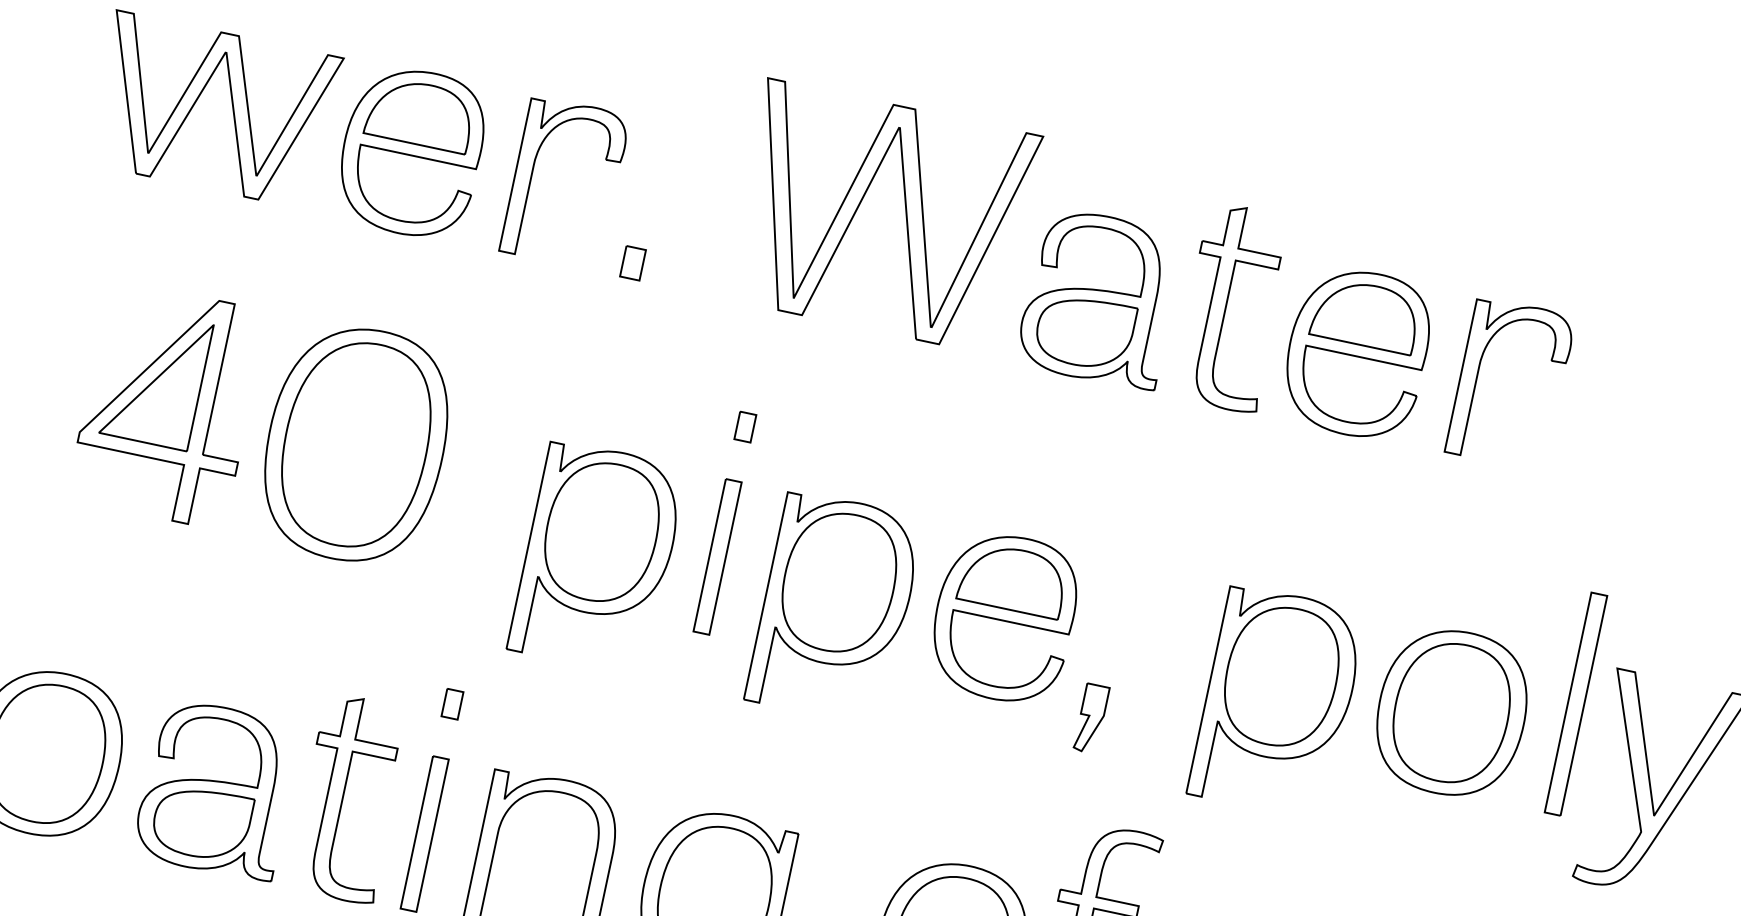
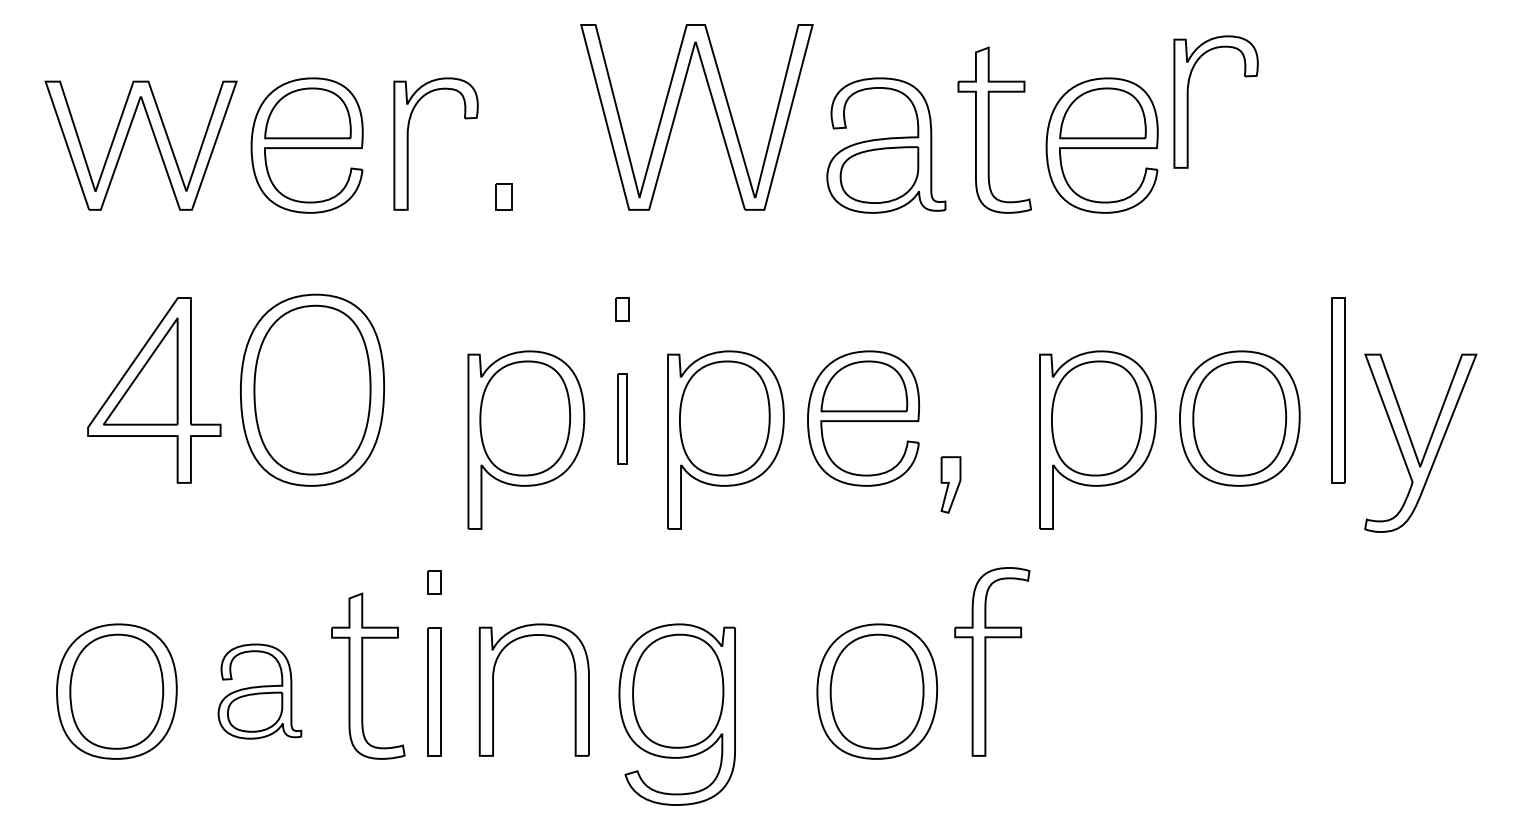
part: (1478, 376) -> (1188, 101), moved
part: (717, 556) -> (622, 418), size x0.7
part: (216, 789) -> (259, 691), size x0.7

